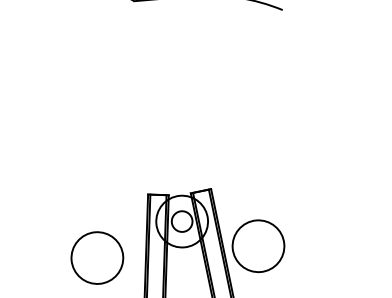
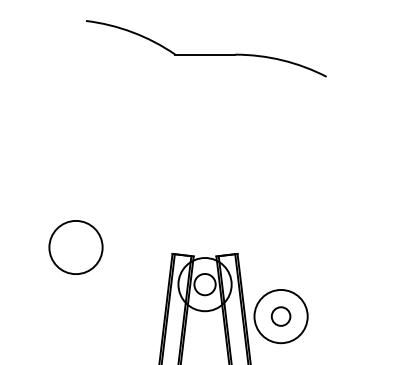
circle: (257, 246) -> (280, 316), added
circle: (96, 258) -> (75, 247), moved

